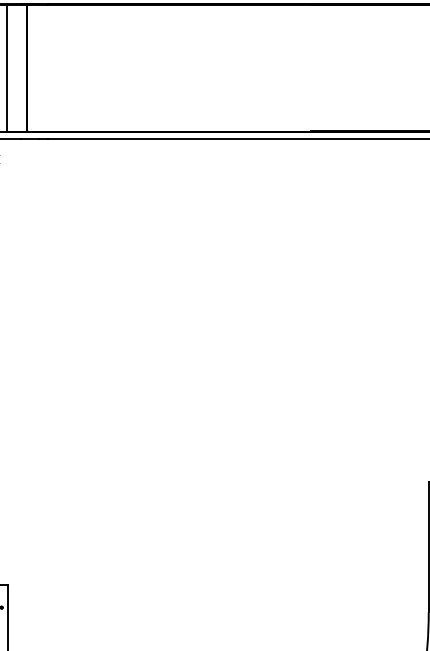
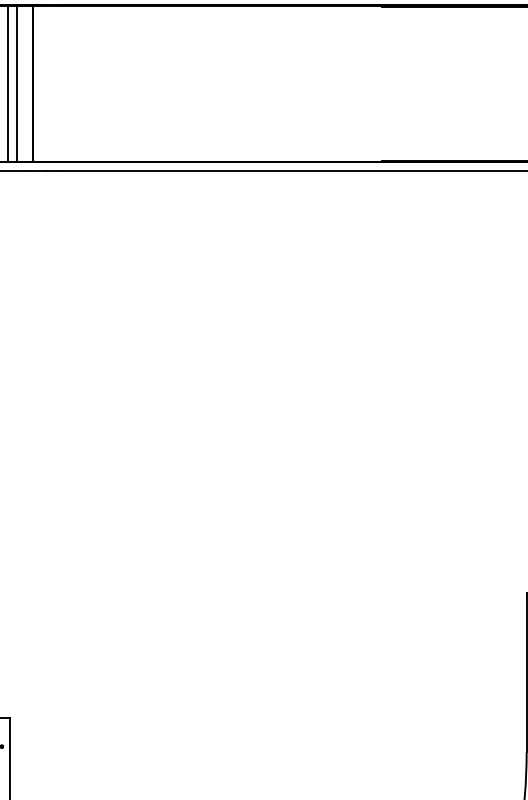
line: (13, 67) -> (16, 83), added

